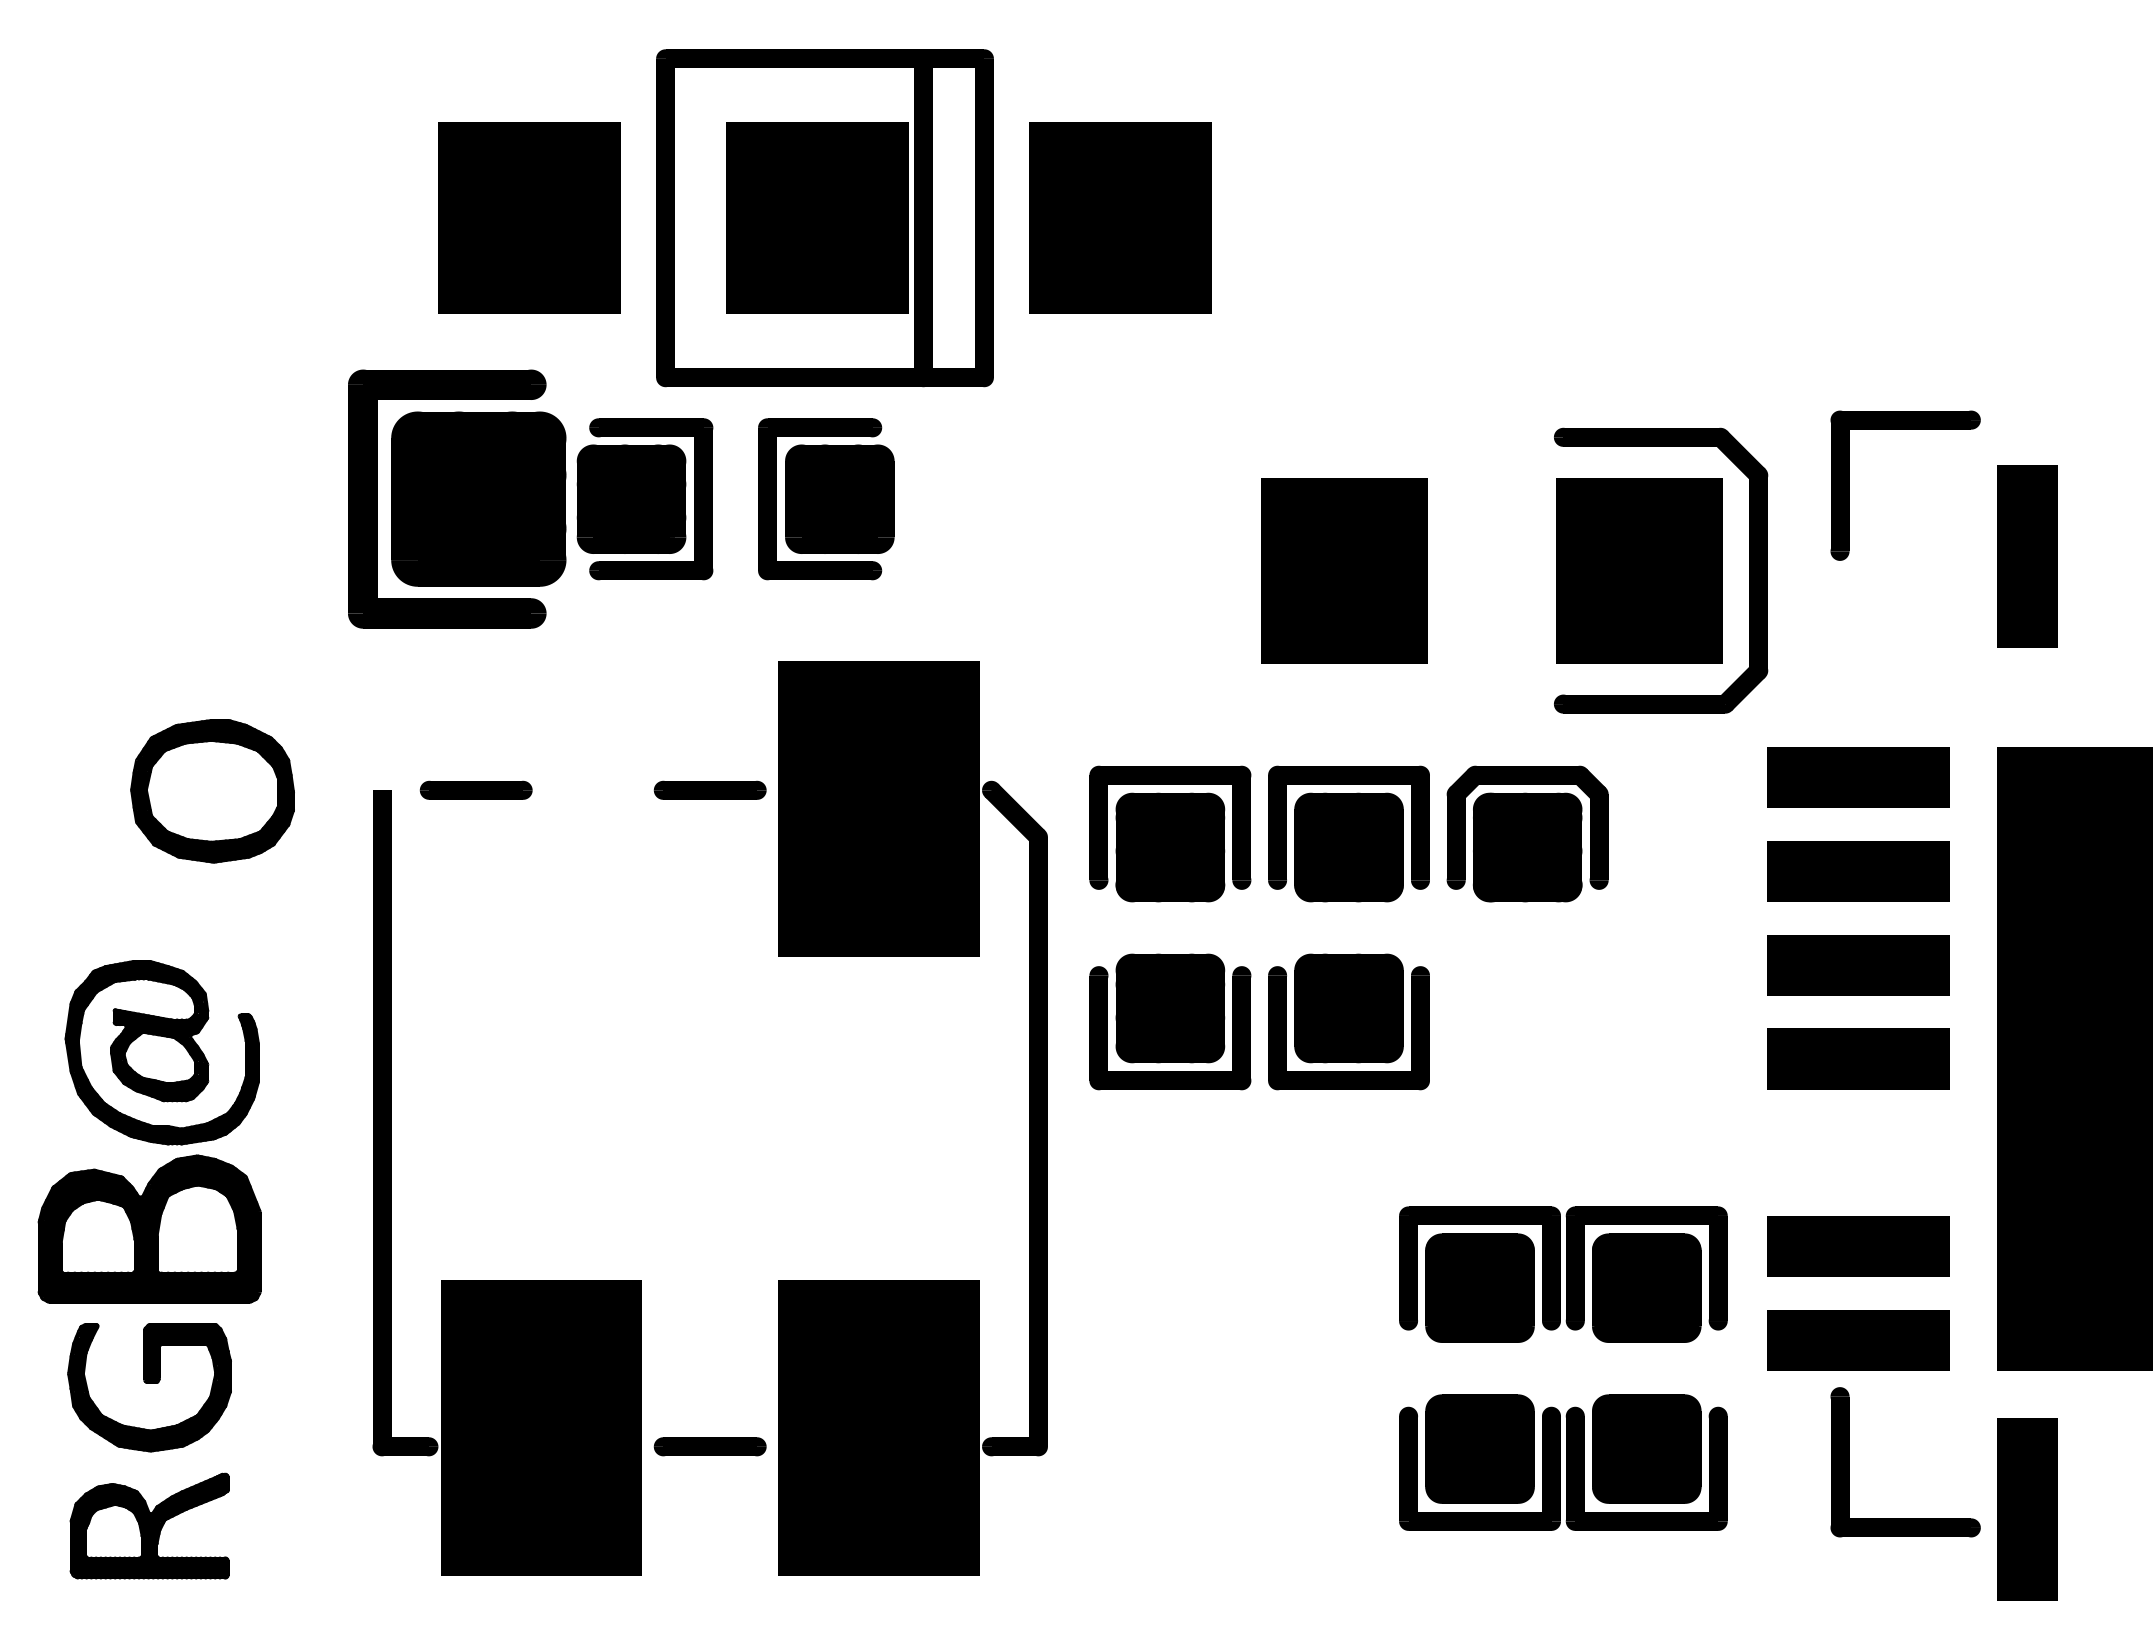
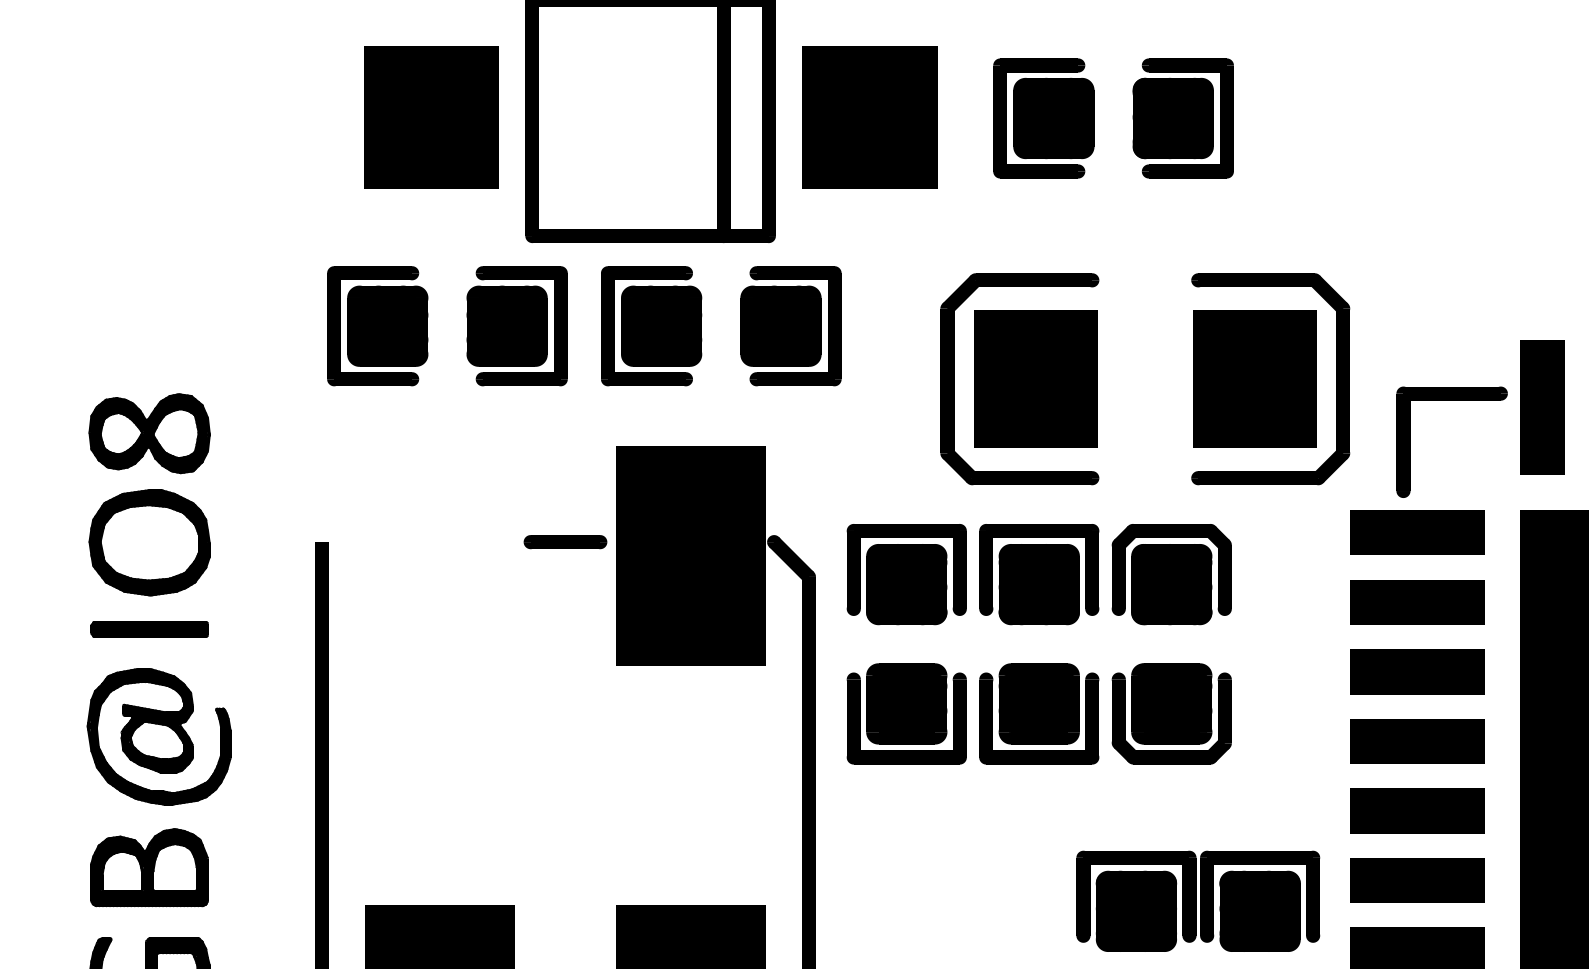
part: (817, 217) -> (645, 117), removed
part: (1355, 219) -> (1044, 118), added
part: (1542, 219) -> (1182, 118), added
part: (1905, 429) -> (1452, 400), moved
part: (456, 499) -> (377, 326), size x0.62
part: (1014, 499) -> (791, 326), added
part: (2027, 556) -> (1542, 407), moved
part: (1234, 570) -> (954, 379), added
part: (149, 643) -> (149, 433), added
part: (475, 789) -> (391, 541), removed
part: (212, 791) -> (149, 542), moved
part: (149, 907) -> (149, 629), added
part: (1527, 1021) -> (1171, 713), added
part: (1858, 1152) -> (1417, 810), added
part: (149, 1229) -> (149, 867), size x0.71

